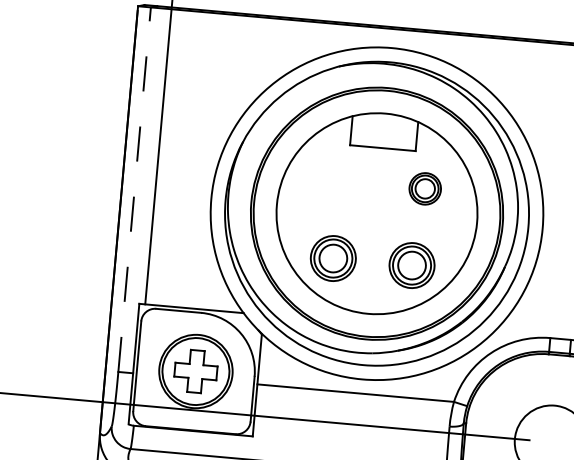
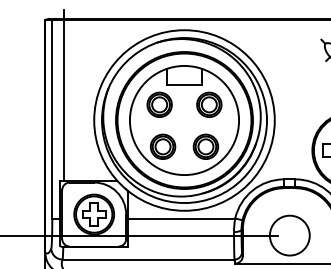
part: (333, 180) -> (159, 104), added
line: (135, 188) -> (52, 118), dashed -> solid
part: (425, 188) -> (209, 104), size x1.43

